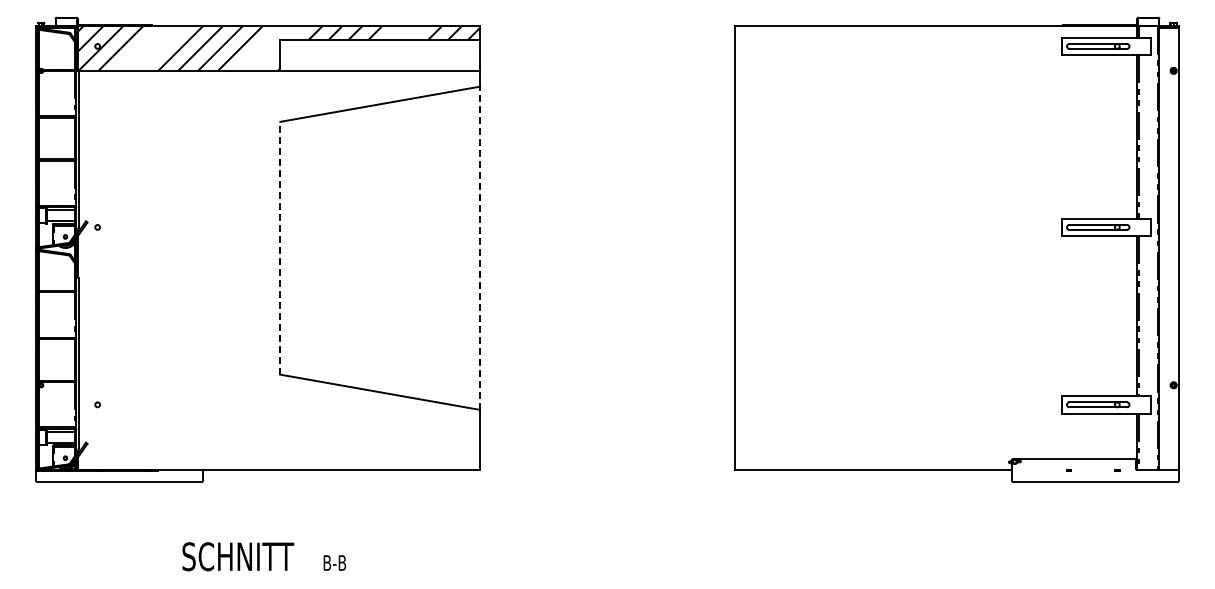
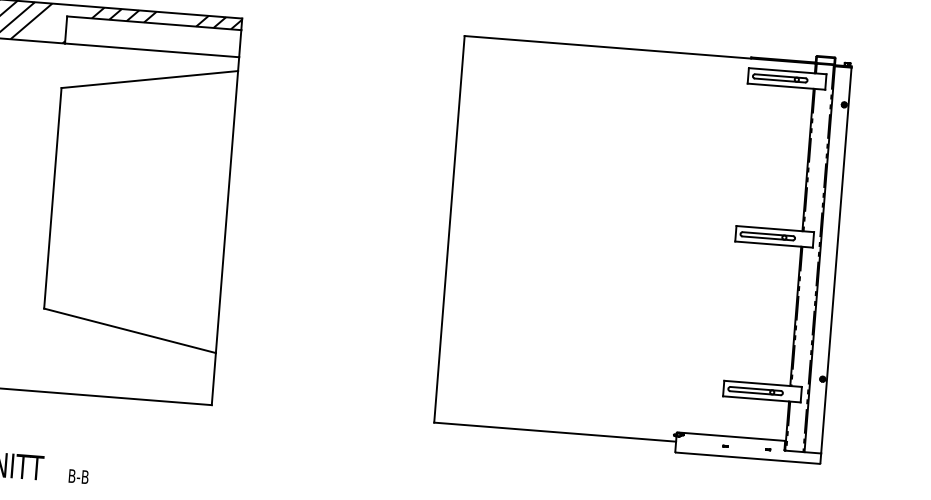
line: (280, 247) -> (52, 197), dashed -> solid
line: (480, 248) -> (227, 212), dashed -> solid

